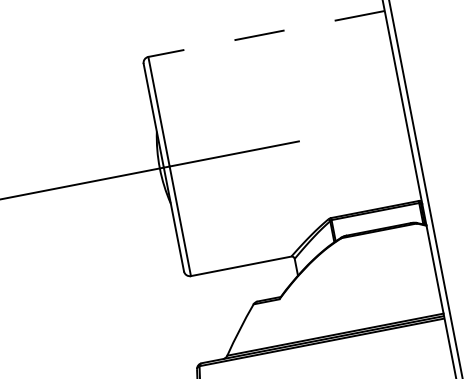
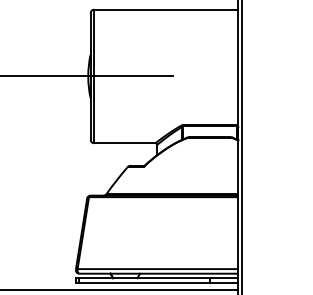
line: (265, 33) -> (165, 9), dashed -> solid

